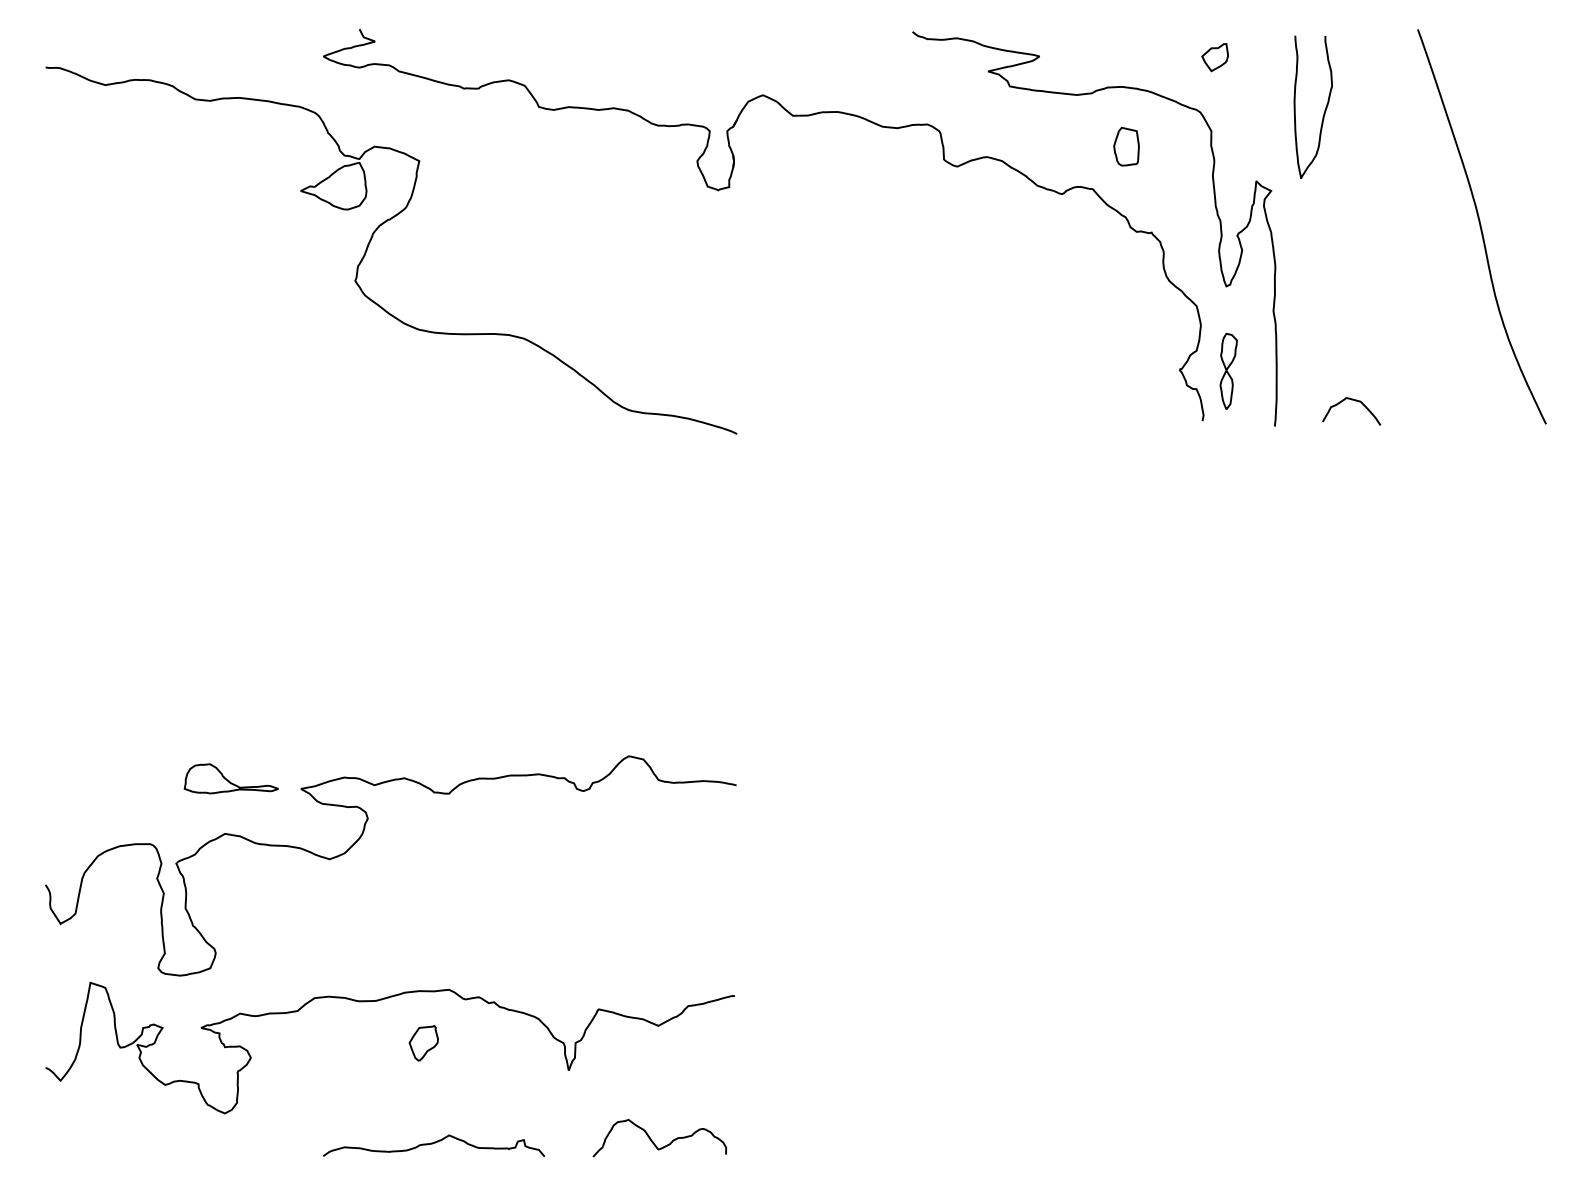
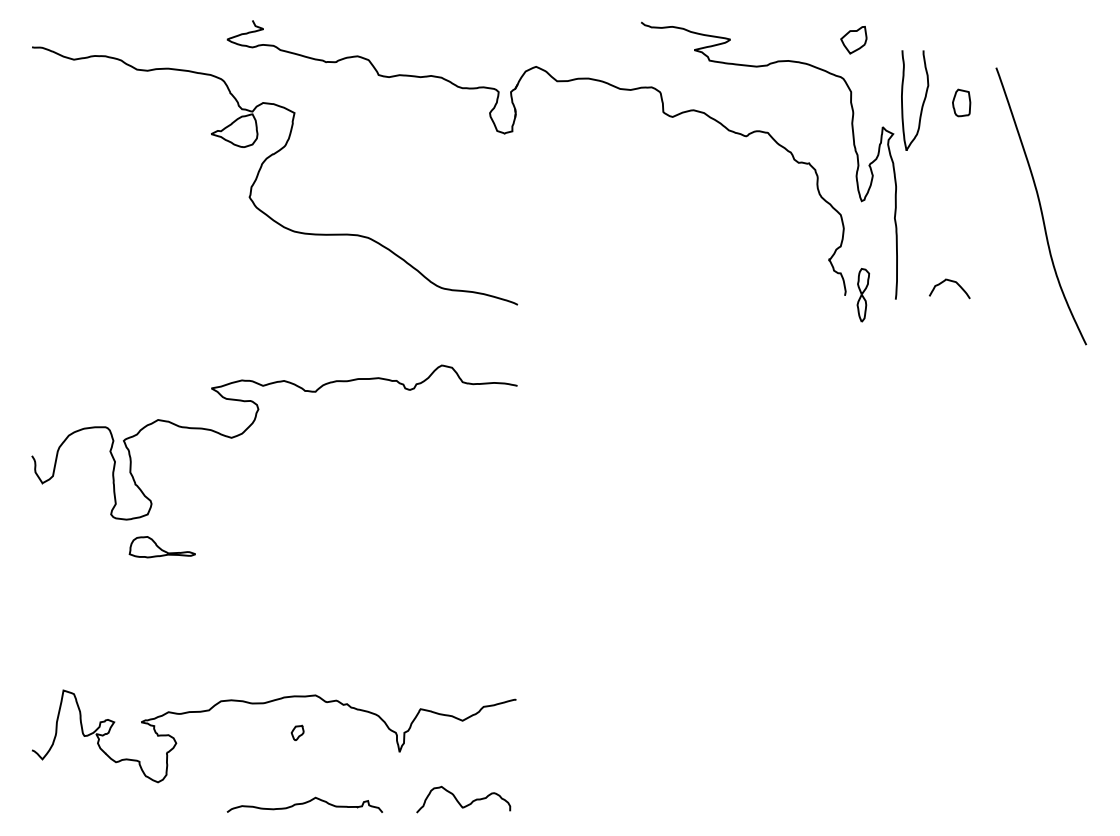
part: (1214, 57) -> (853, 40), size x1.4
curve: (1324, 109) -> (922, 102), moved
part: (1126, 146) -> (961, 102), moved
curve: (1481, 226) -> (1040, 206), moved
part: (1228, 370) -> (863, 294), moved
curve: (361, 837) -> (253, 422), moved
part: (423, 1043) -> (297, 733), size x0.6

